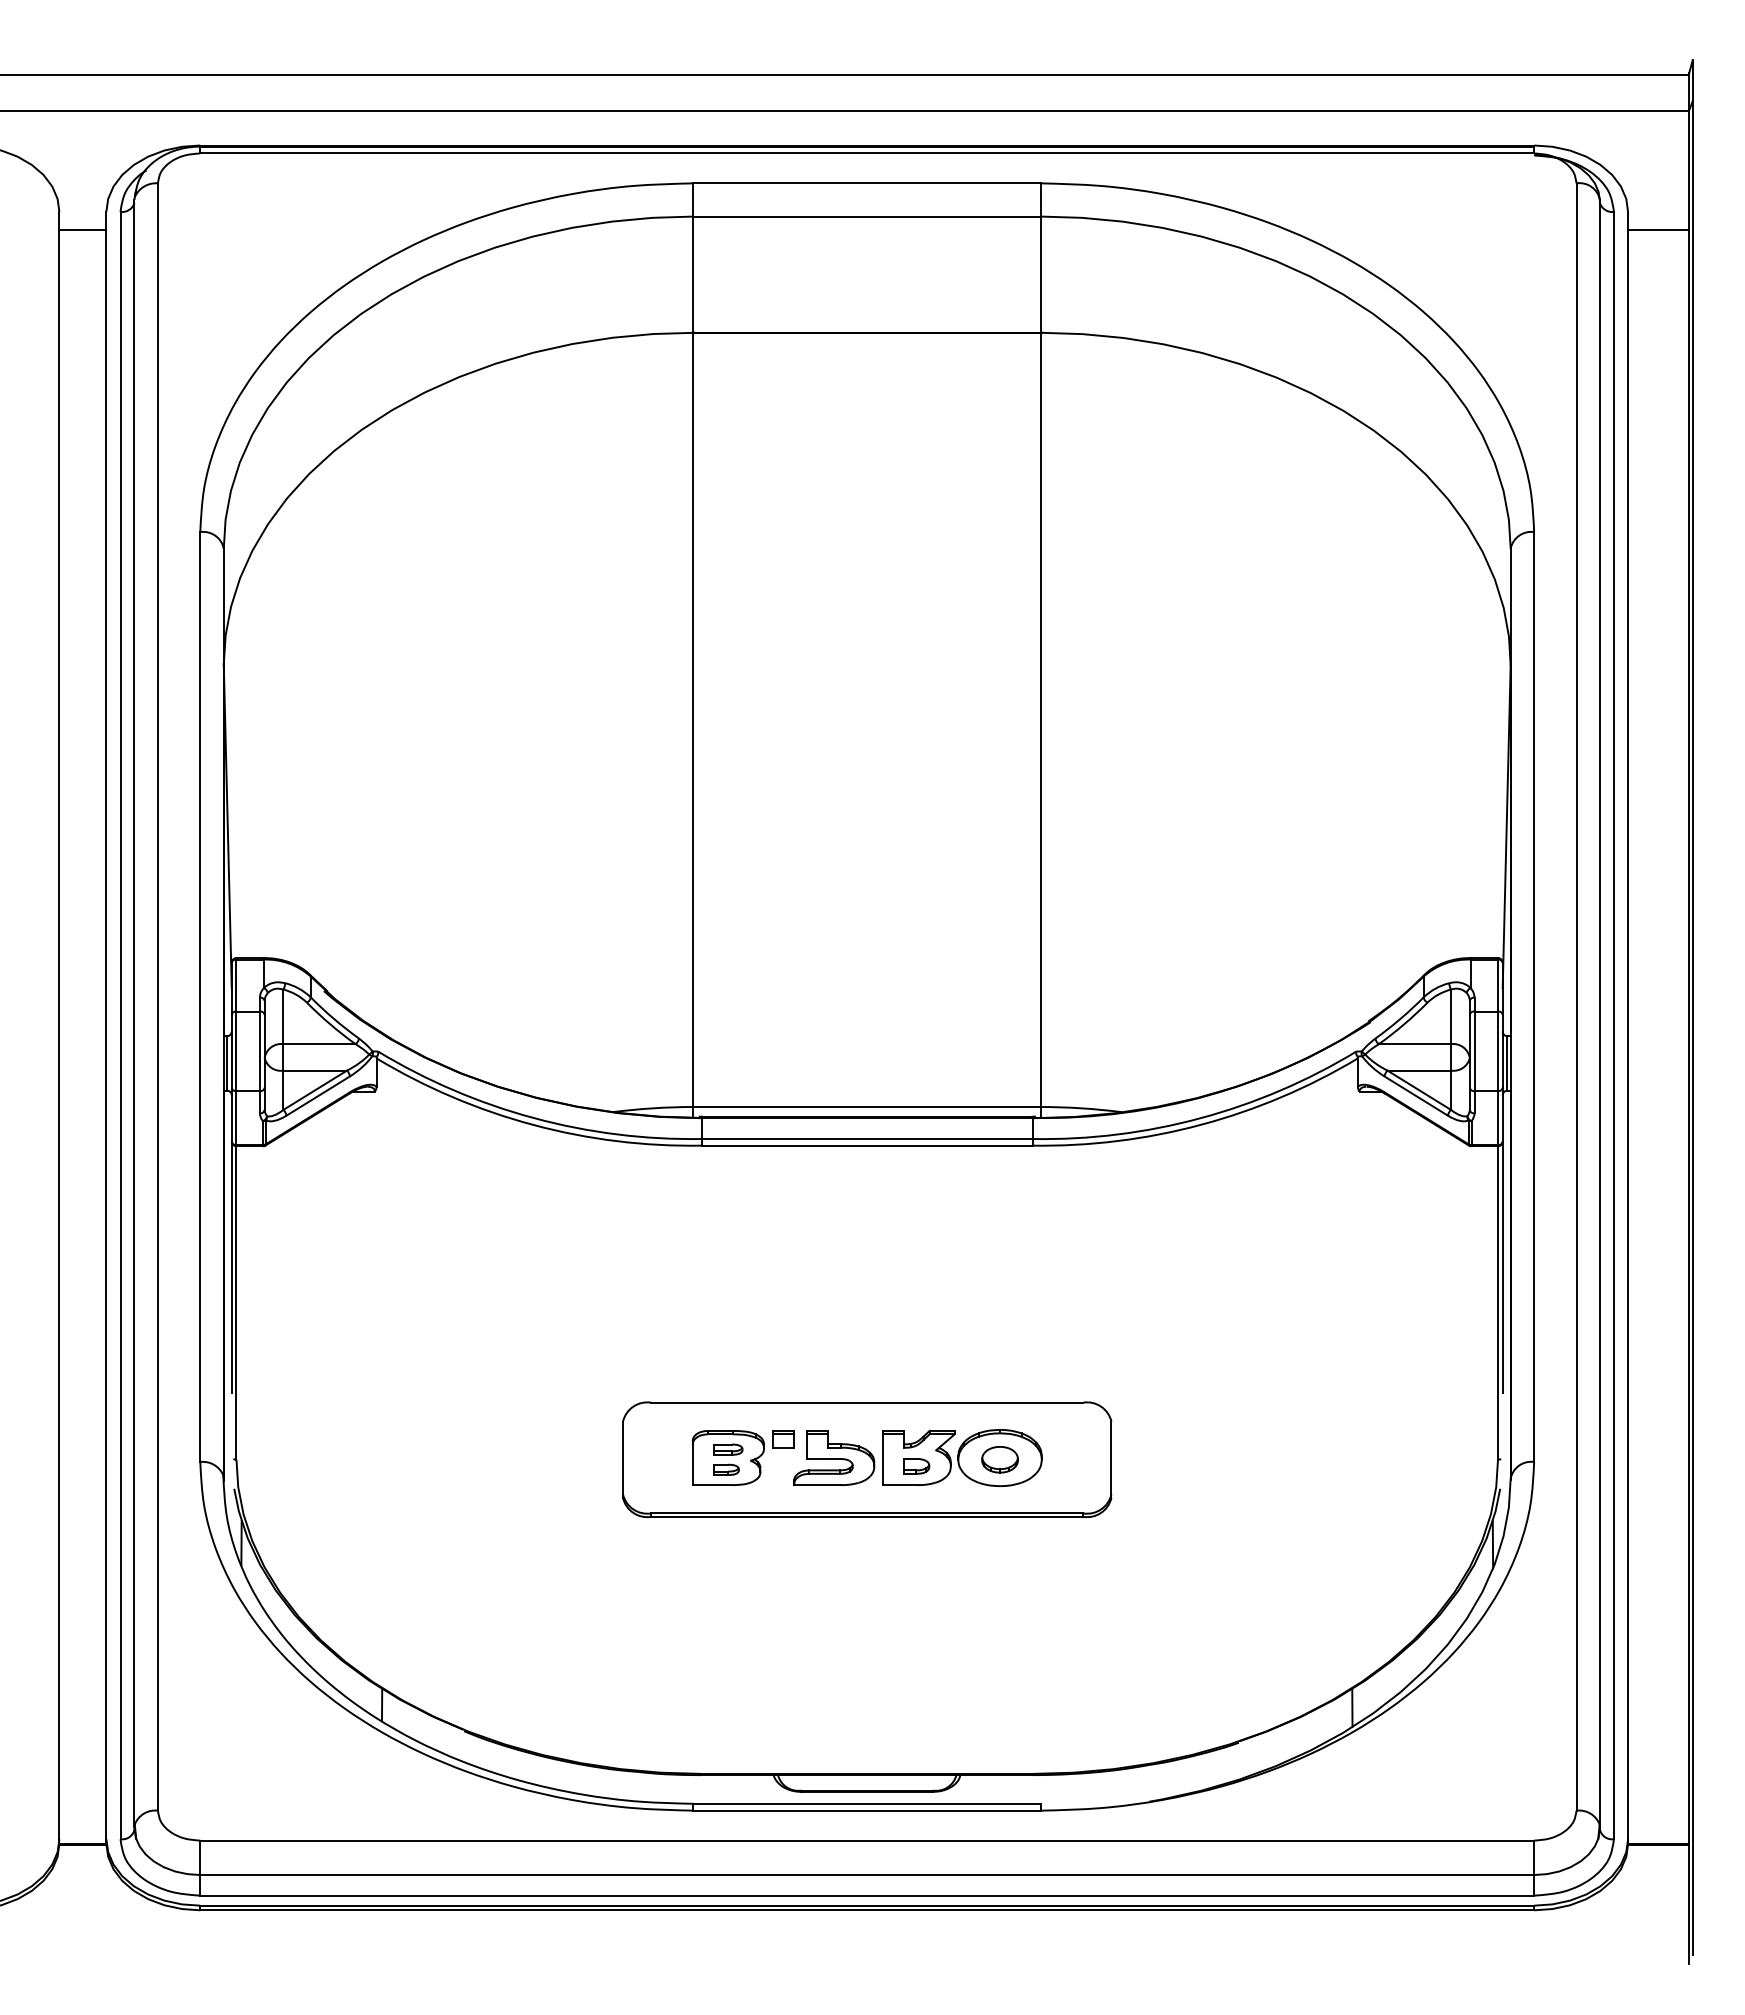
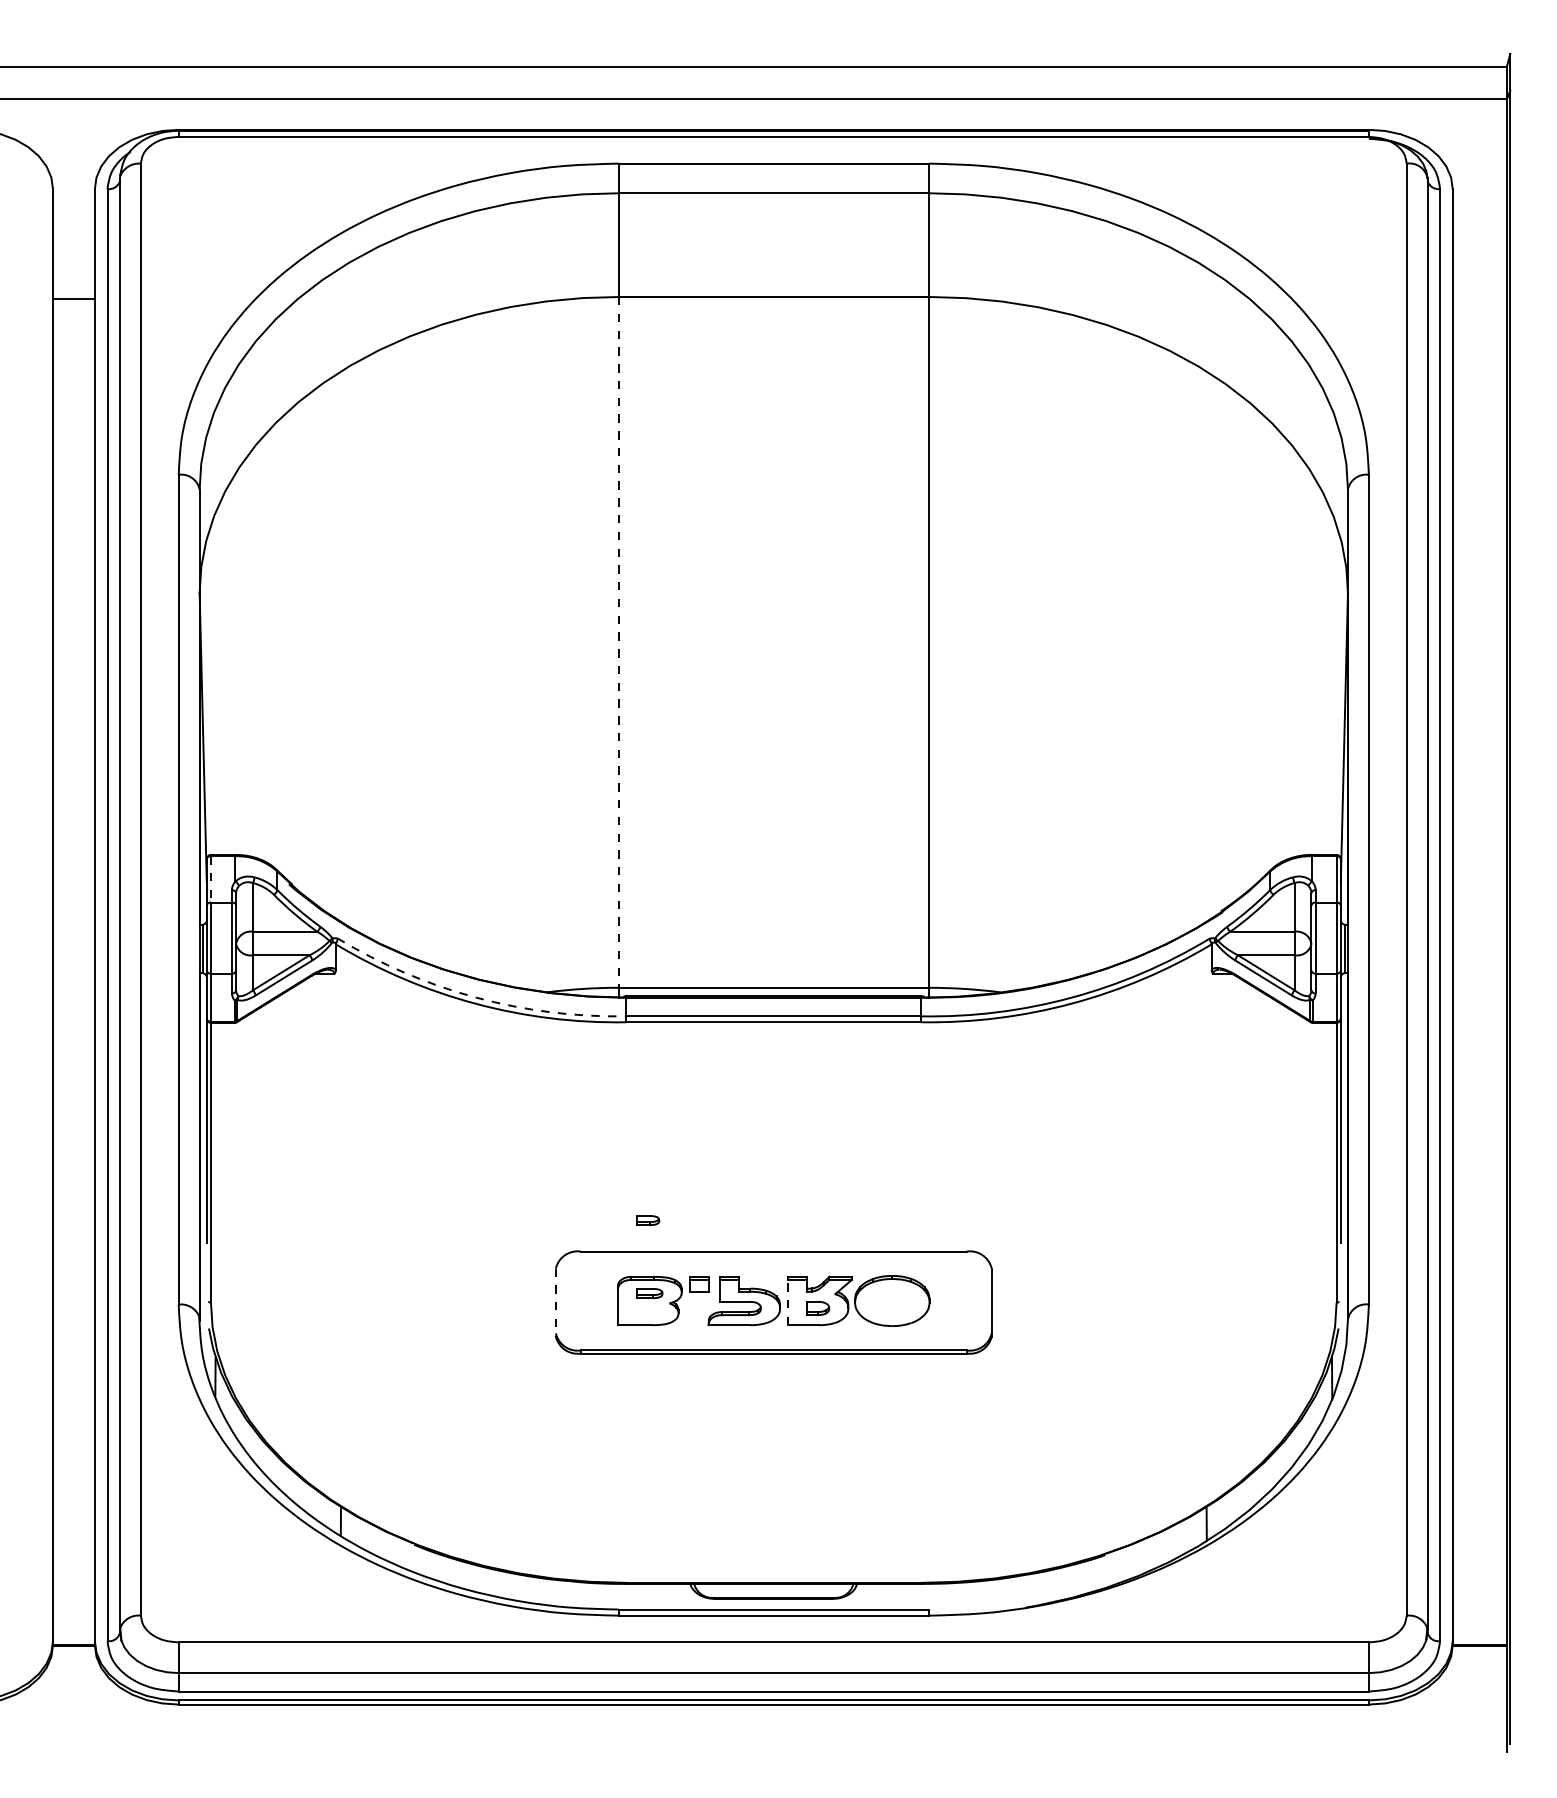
line: (82, 230) -> (73, 299), moved
line: (1658, 230) -> (1479, 205), removed
line: (693, 720) -> (618, 642), solid -> dashed
line: (236, 985) -> (210, 879), solid -> dashed
arc: (533, 1118) -> (476, 998), solid -> dashed
line: (883, 1459) -> (788, 1302), solid -> dashed
part: (999, 1459) -> (891, 1302), removed
line: (623, 1460) -> (556, 1303), solid -> dashed
part: (726, 1469) -> (648, 1220), moved

